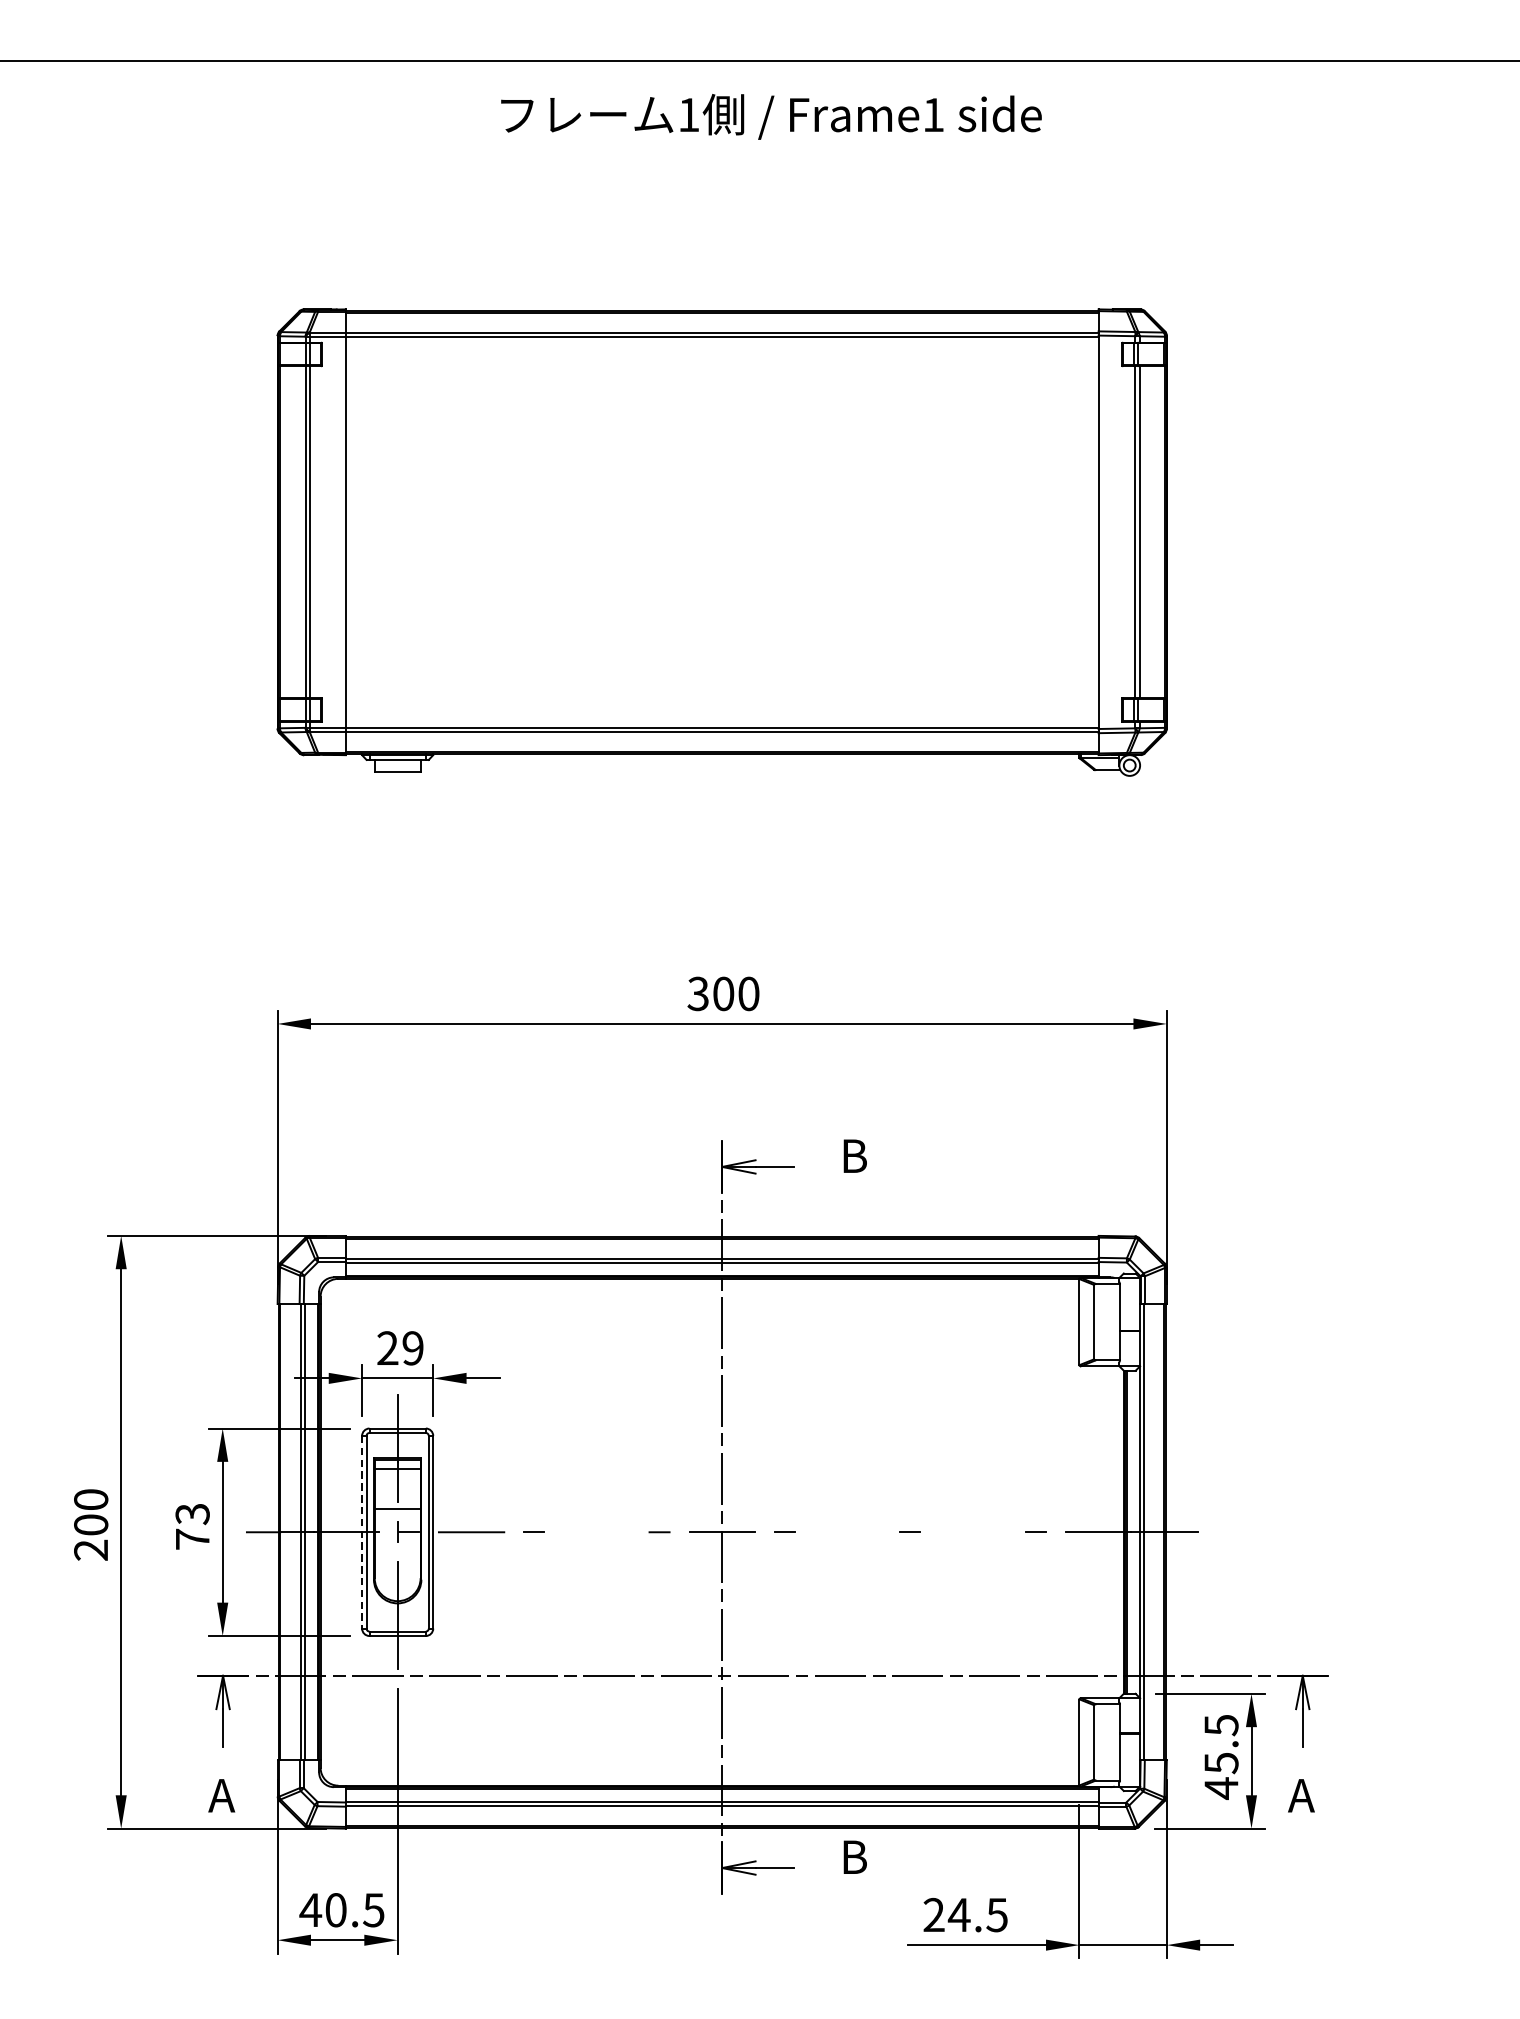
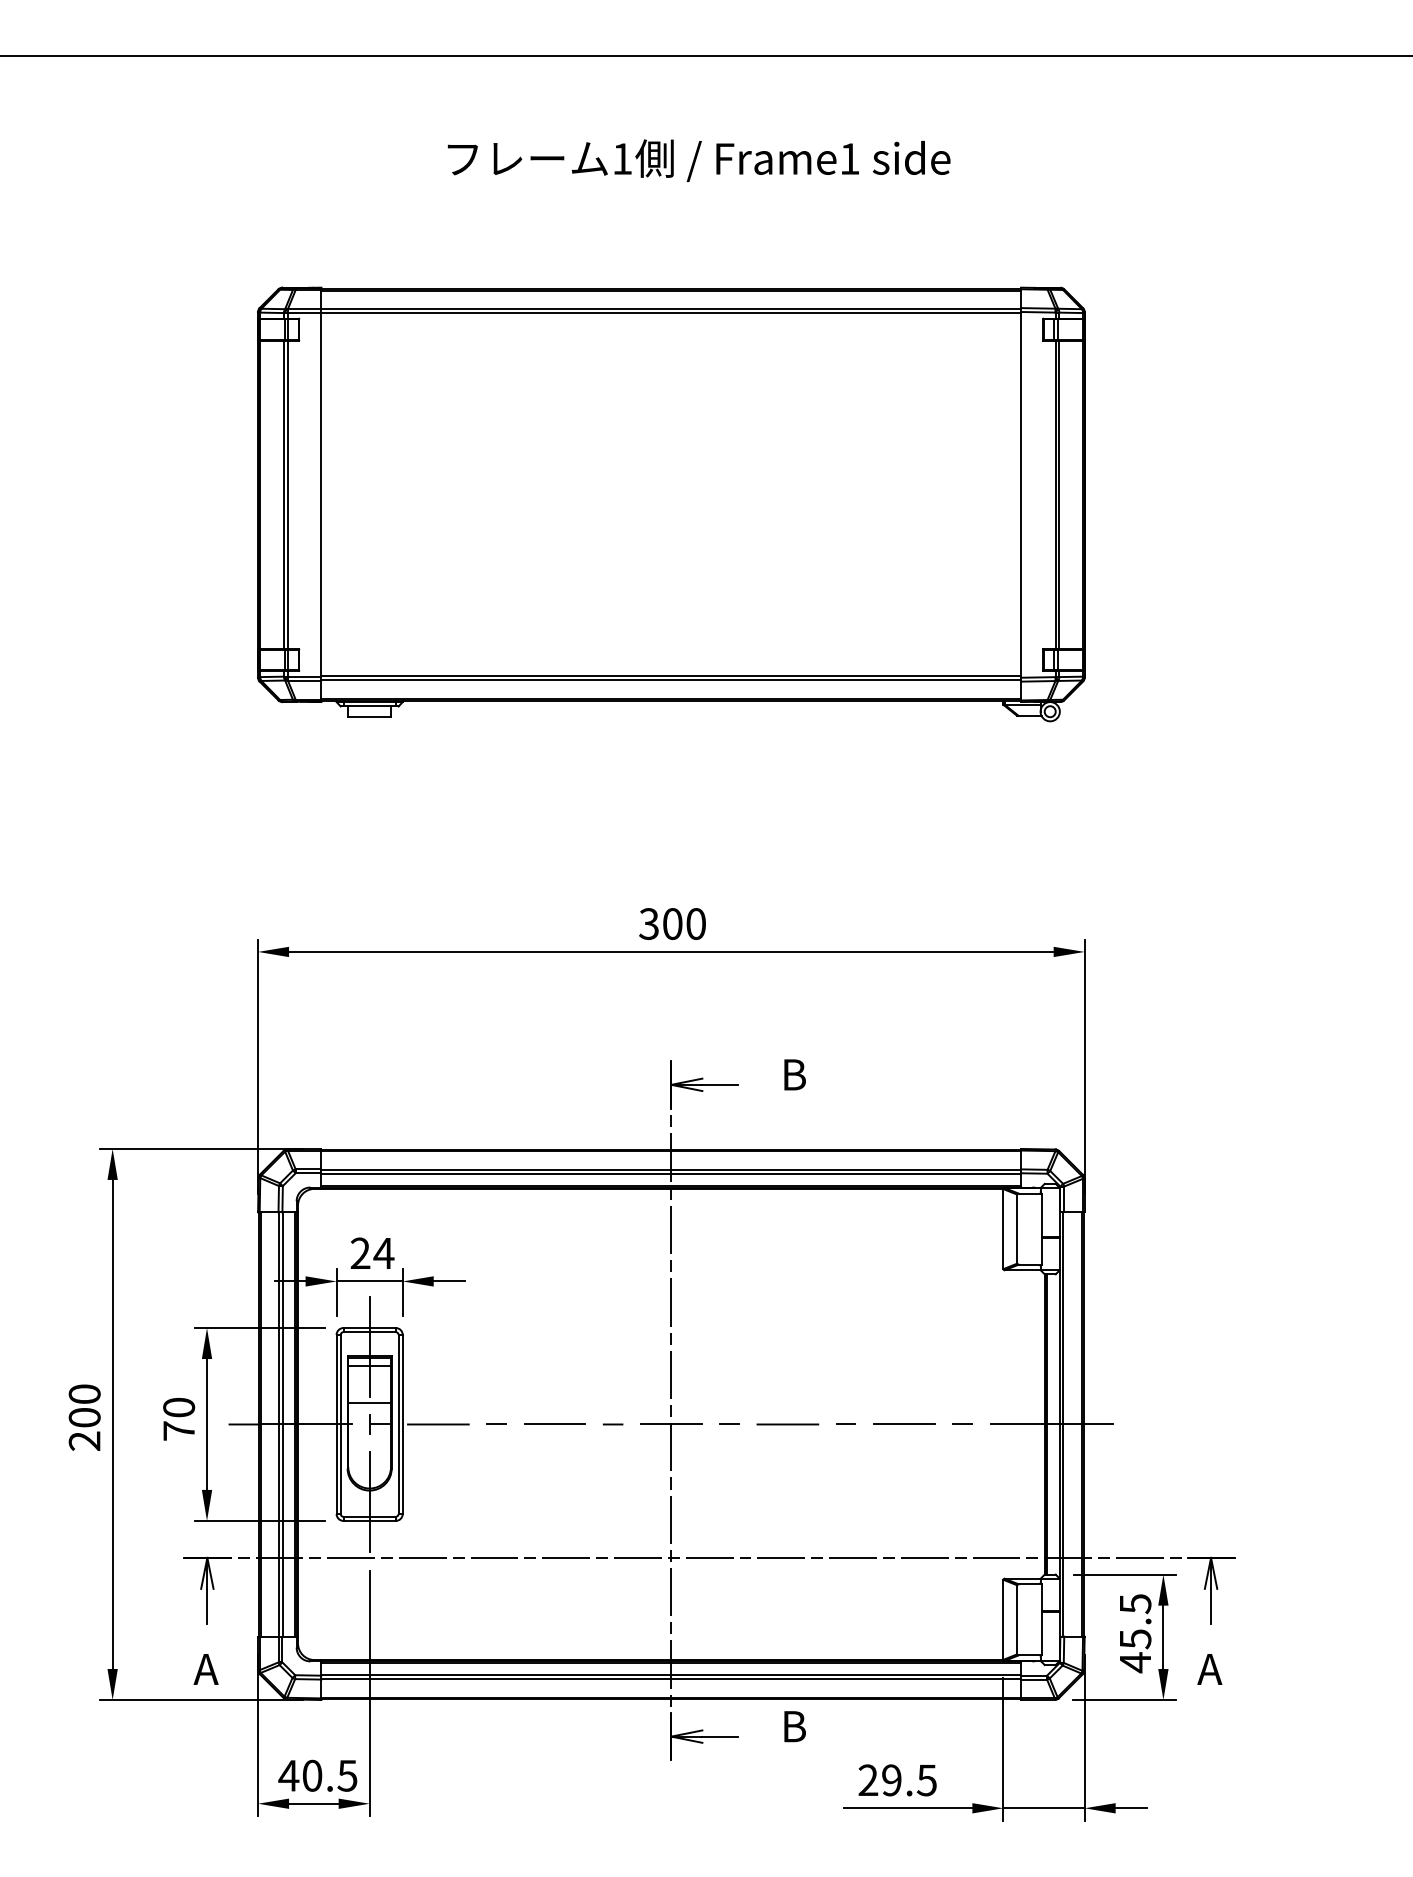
text: (770, 116) -> (698, 160), moved
text: (412, 1348) -> (383, 1253), 29 -> 24
text: (193, 1514) -> (179, 1407), 73 -> 70
line: (972, 1531) -> (904, 1423), added
line: (361, 1532) -> (336, 1424), dashed -> solid
line: (596, 1532) -> (554, 1424), added
line: (847, 1532) -> (787, 1424), added
text: (959, 1915) -> (891, 1780), 24.5 -> 29.5

